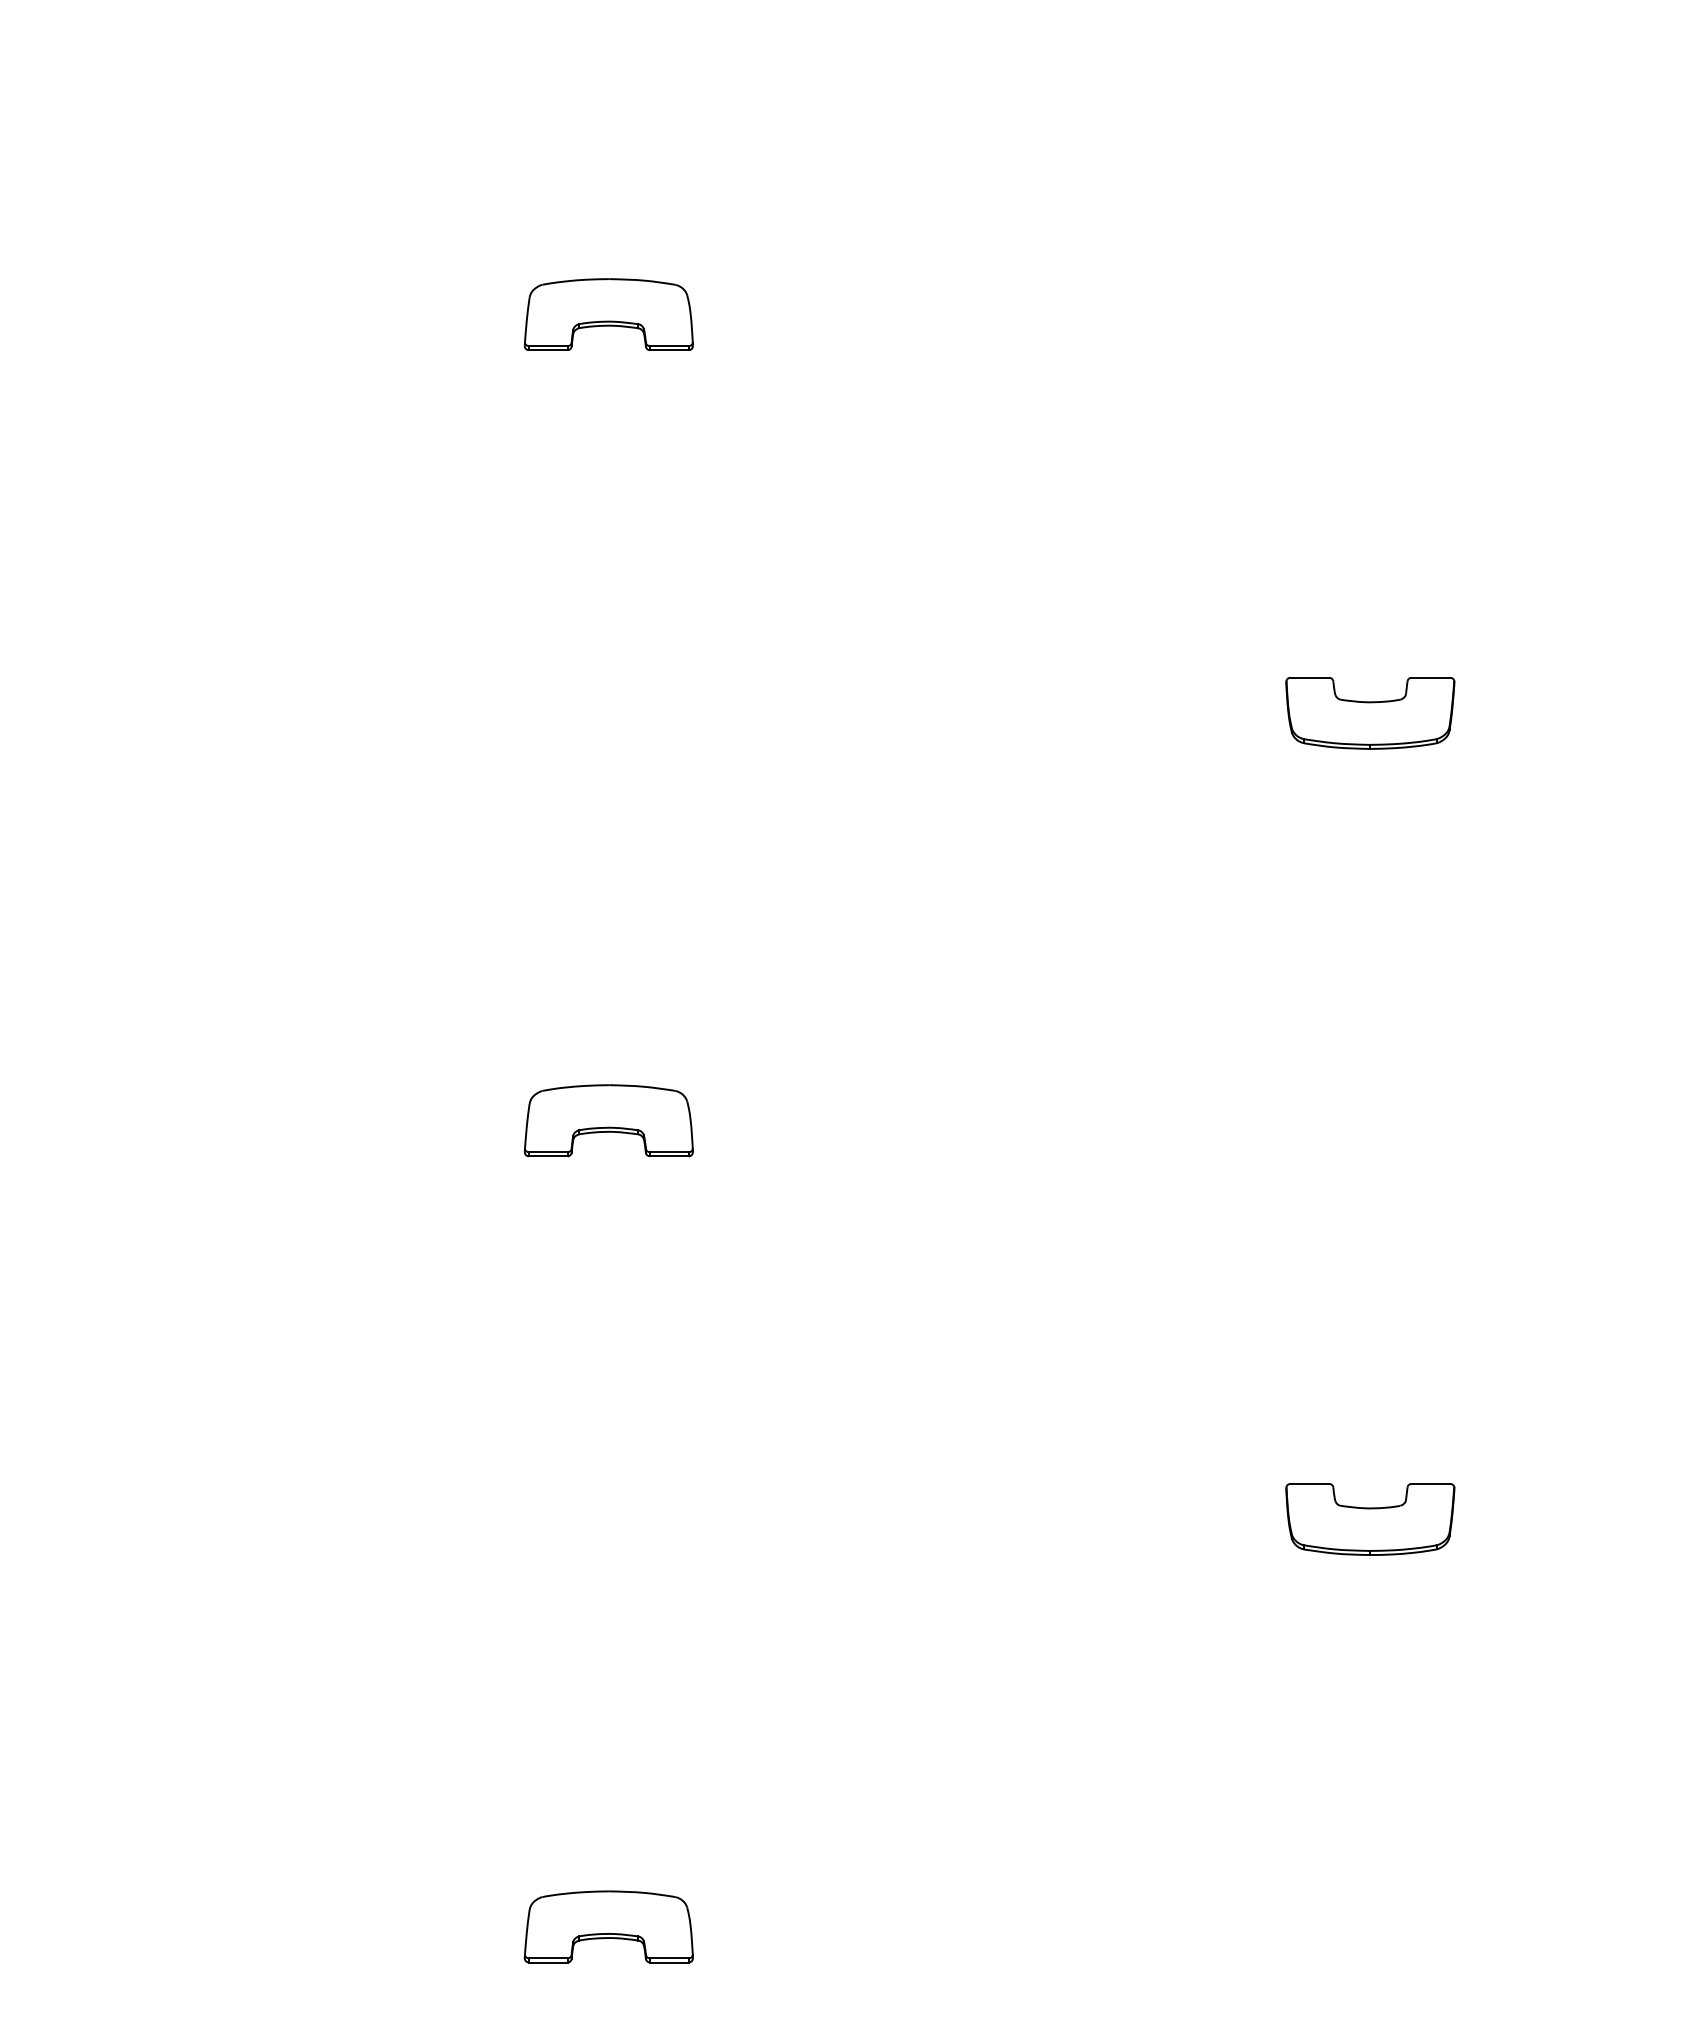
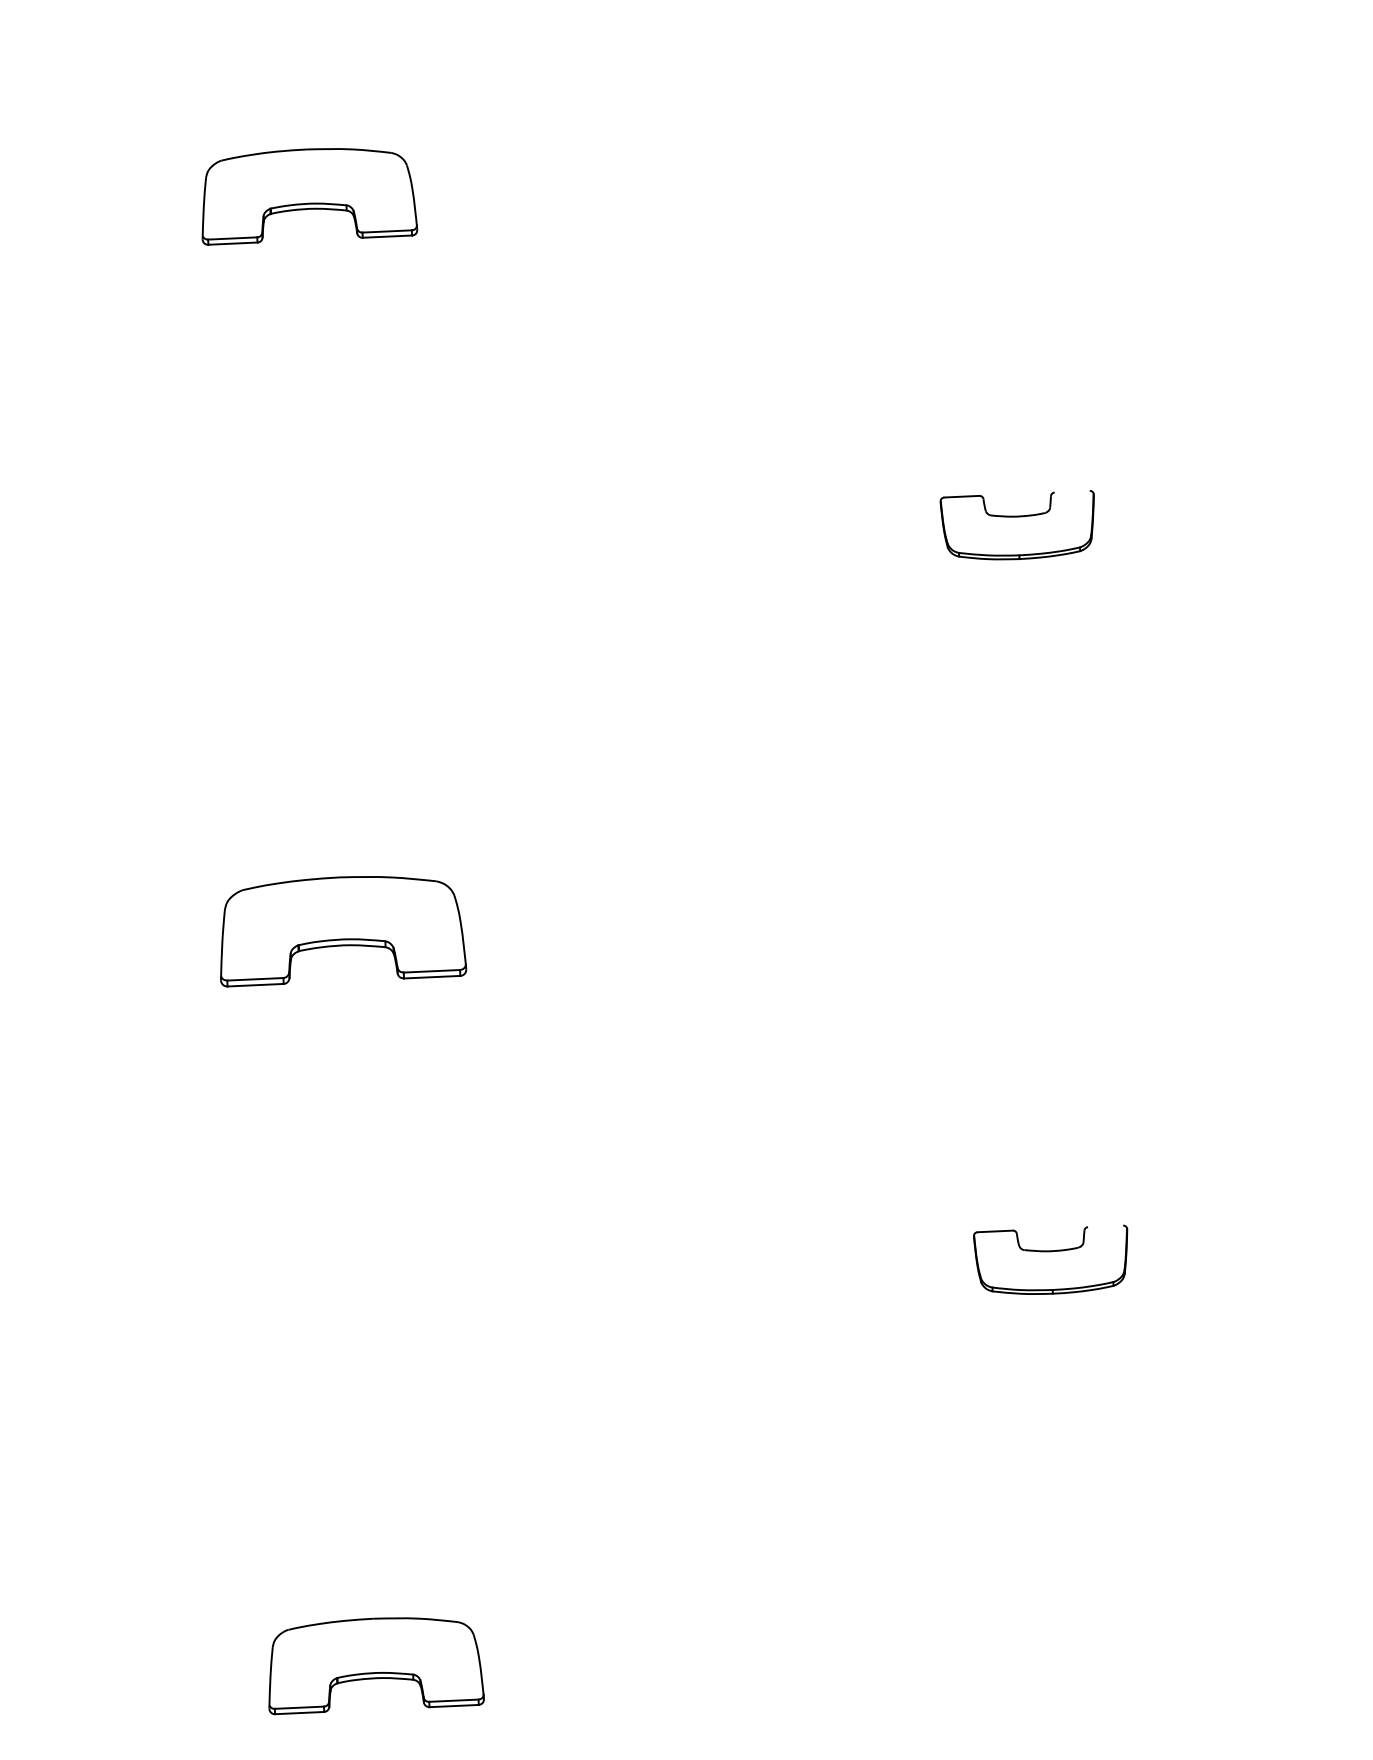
part: (608, 314) -> (307, 194), size x1.4
line: (1430, 677) -> (1071, 491), removed
part: (608, 1120) -> (341, 929), size x1.6
line: (1430, 1483) -> (1105, 1226), removed
part: (608, 1926) -> (374, 1663), size x1.4

